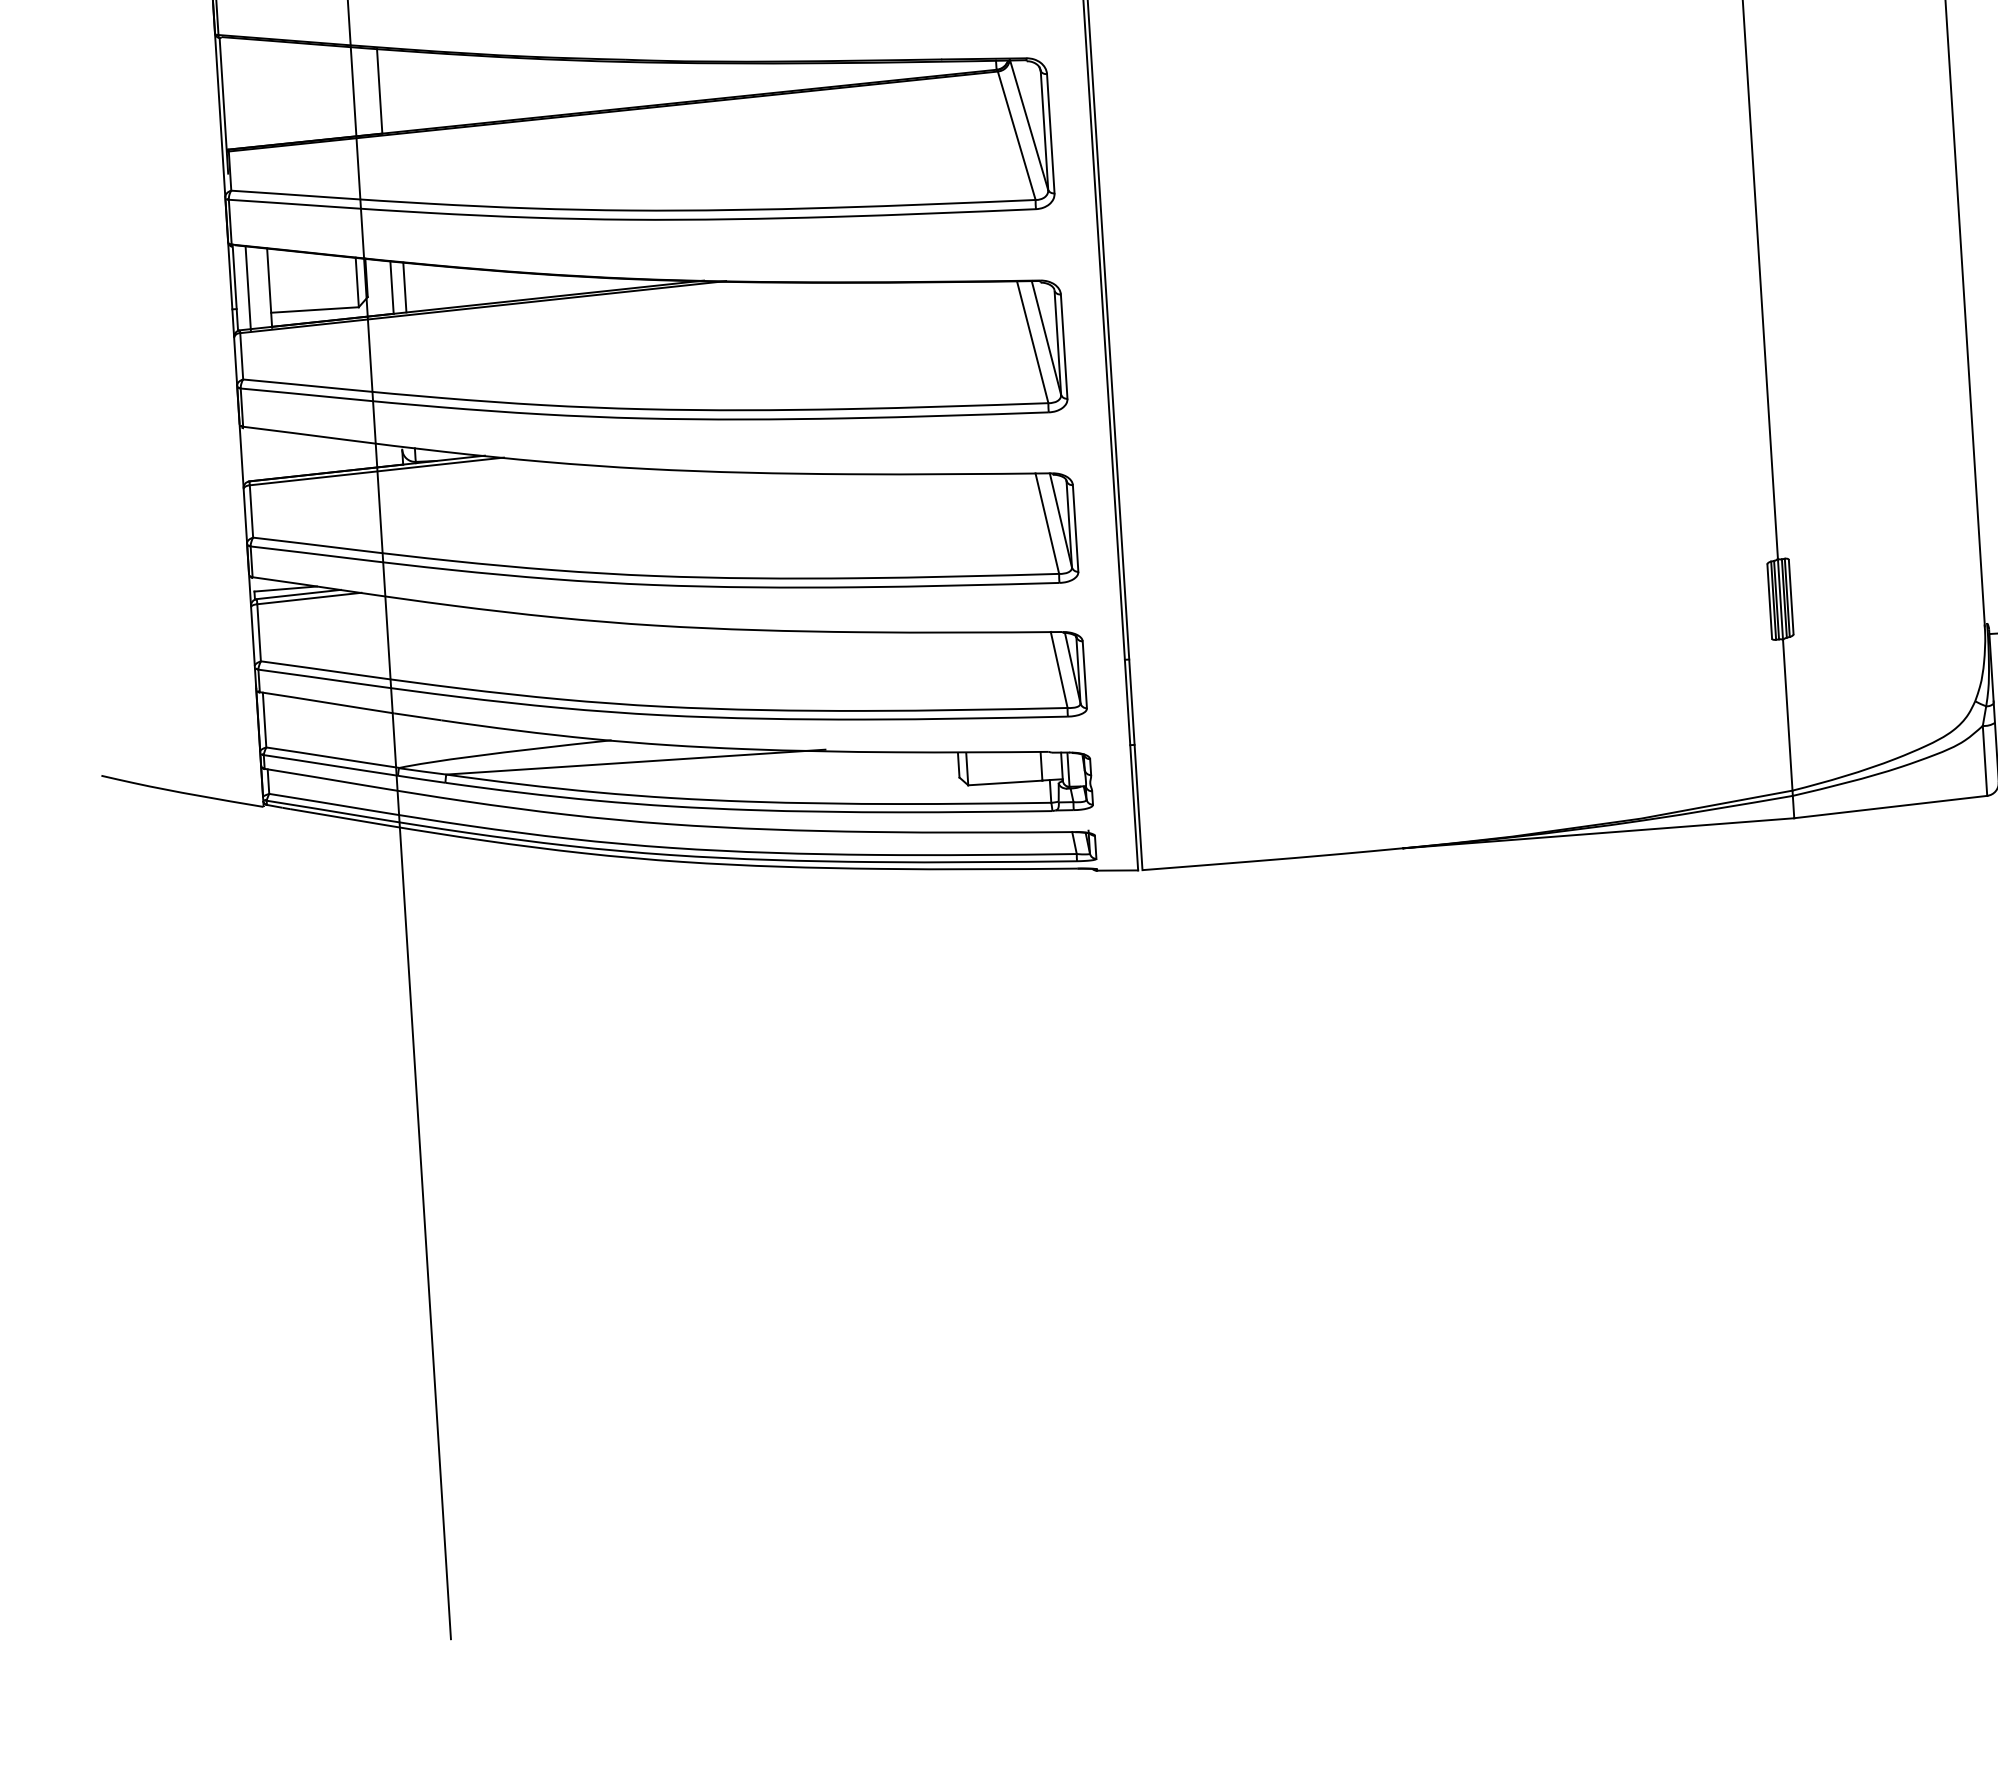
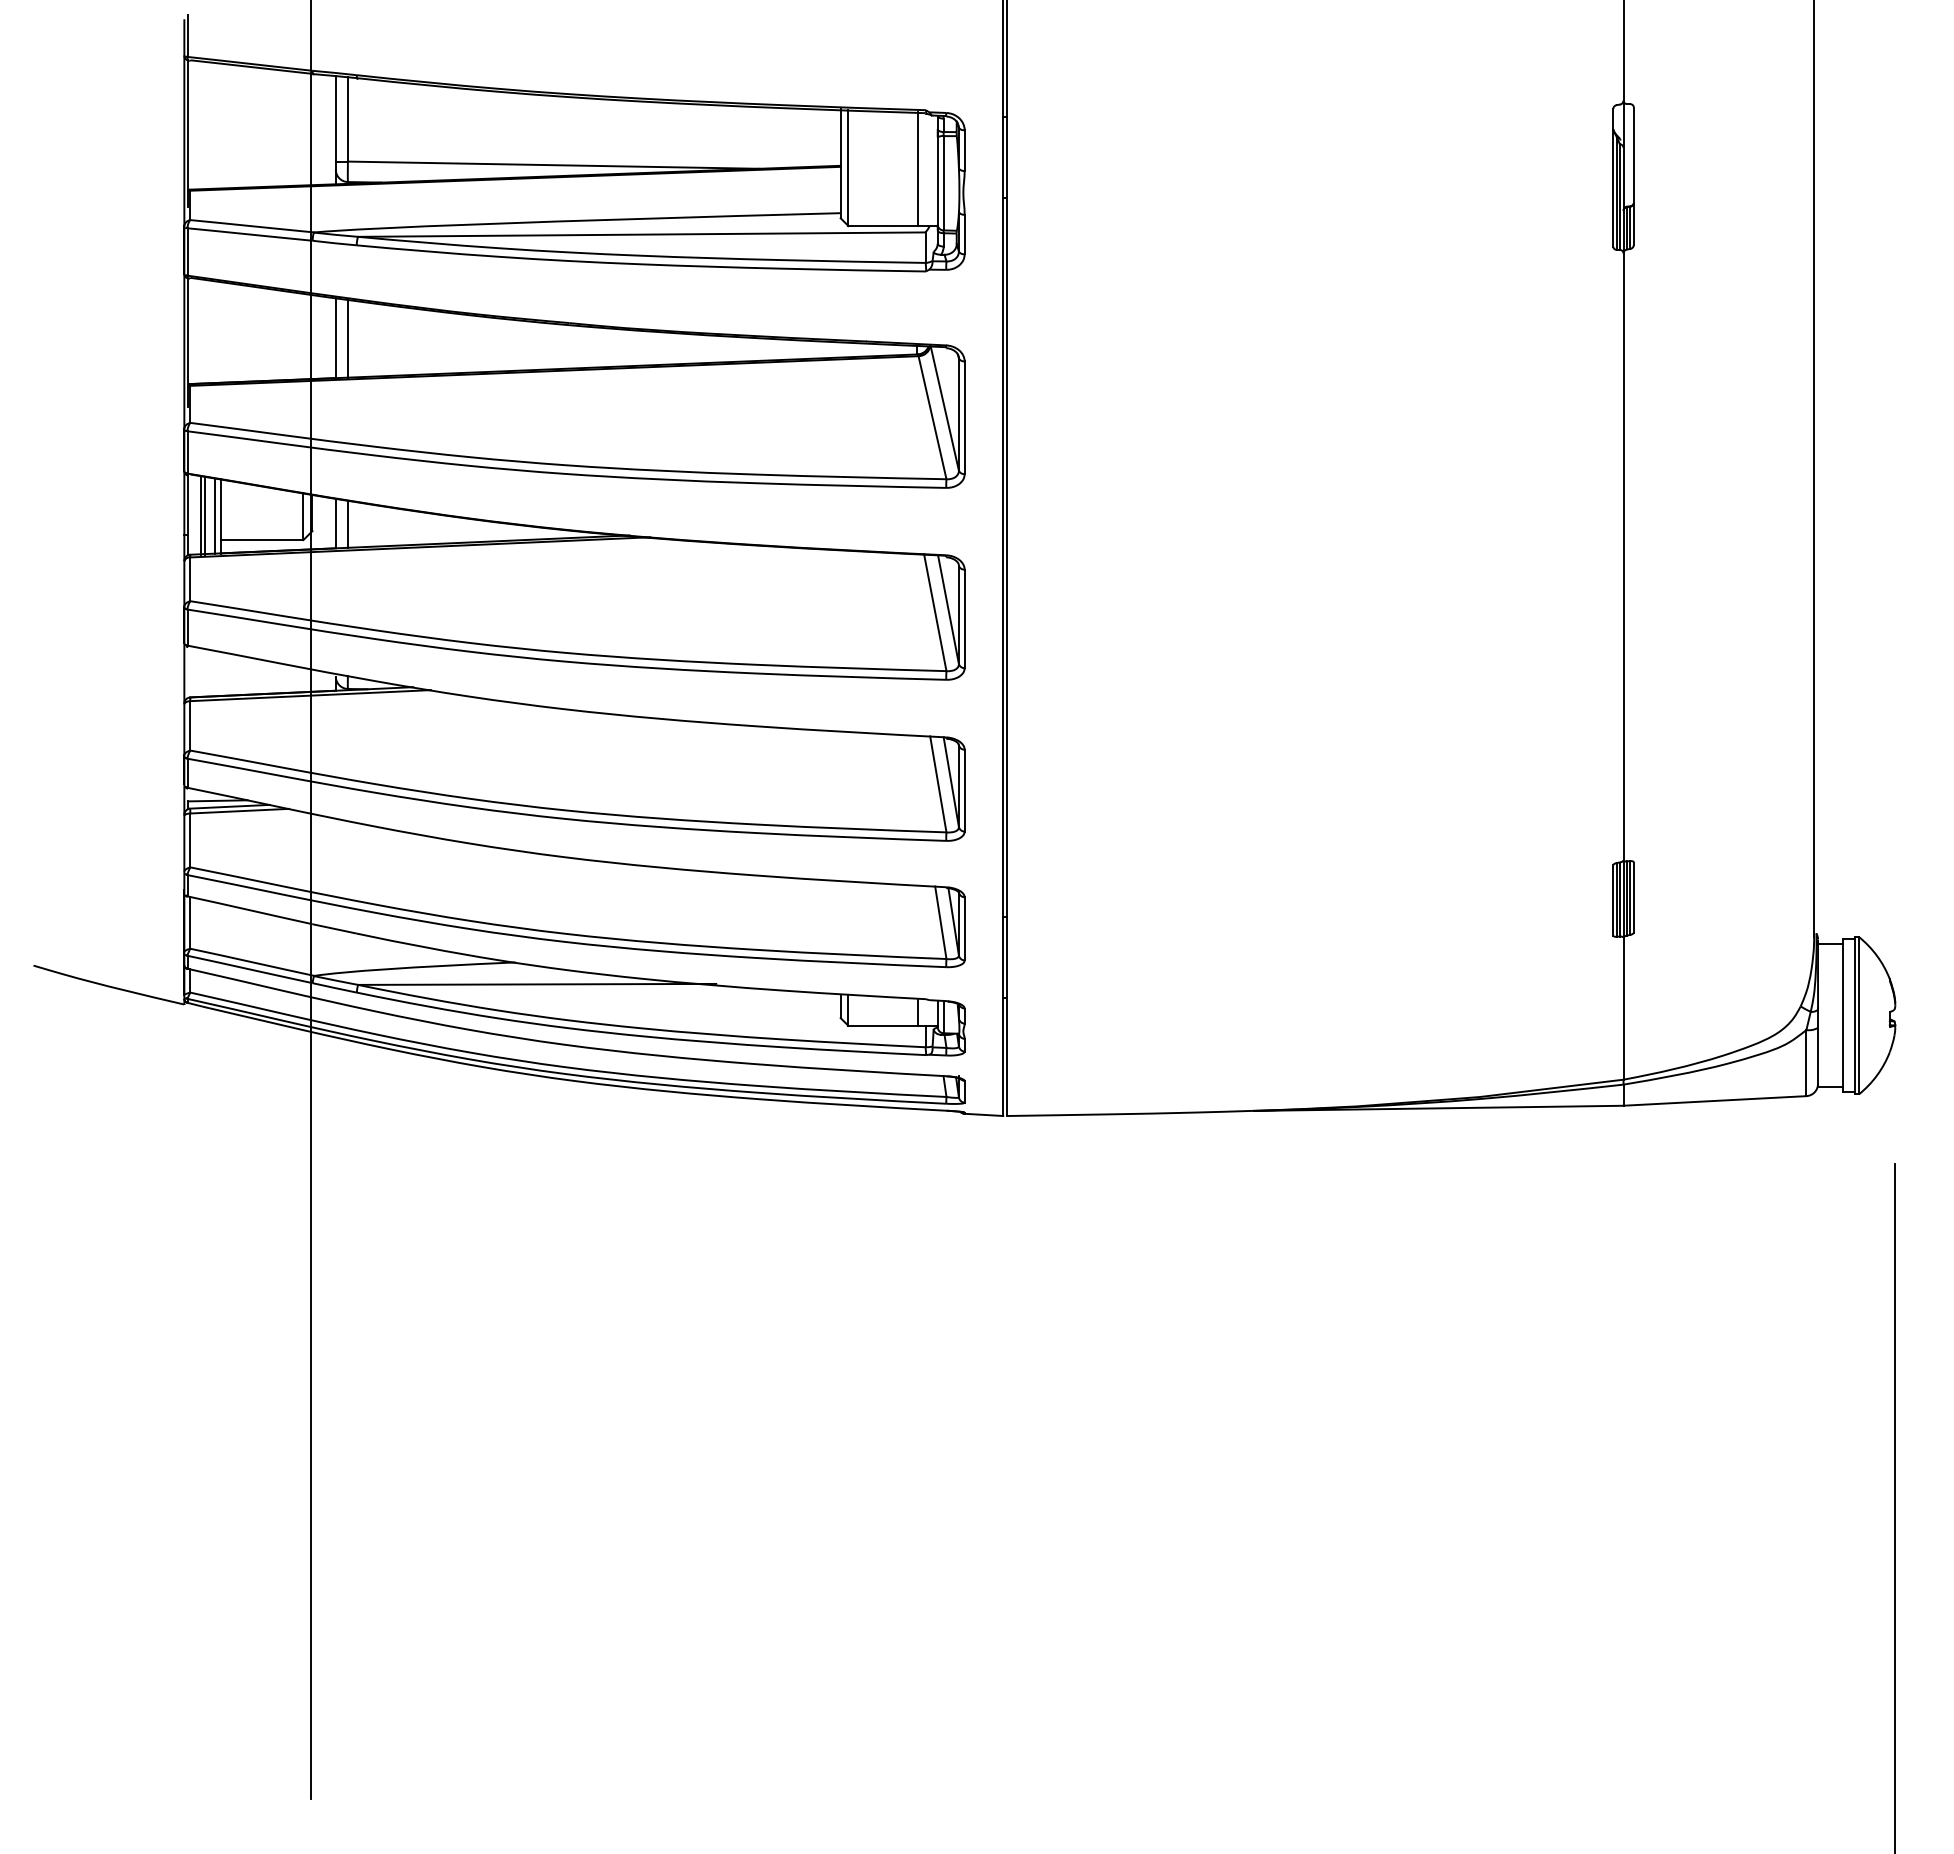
line: (392, 90) -> (347, 338), added
line: (252, 287) -> (204, 515), added
line: (264, 287) -> (215, 515), added

